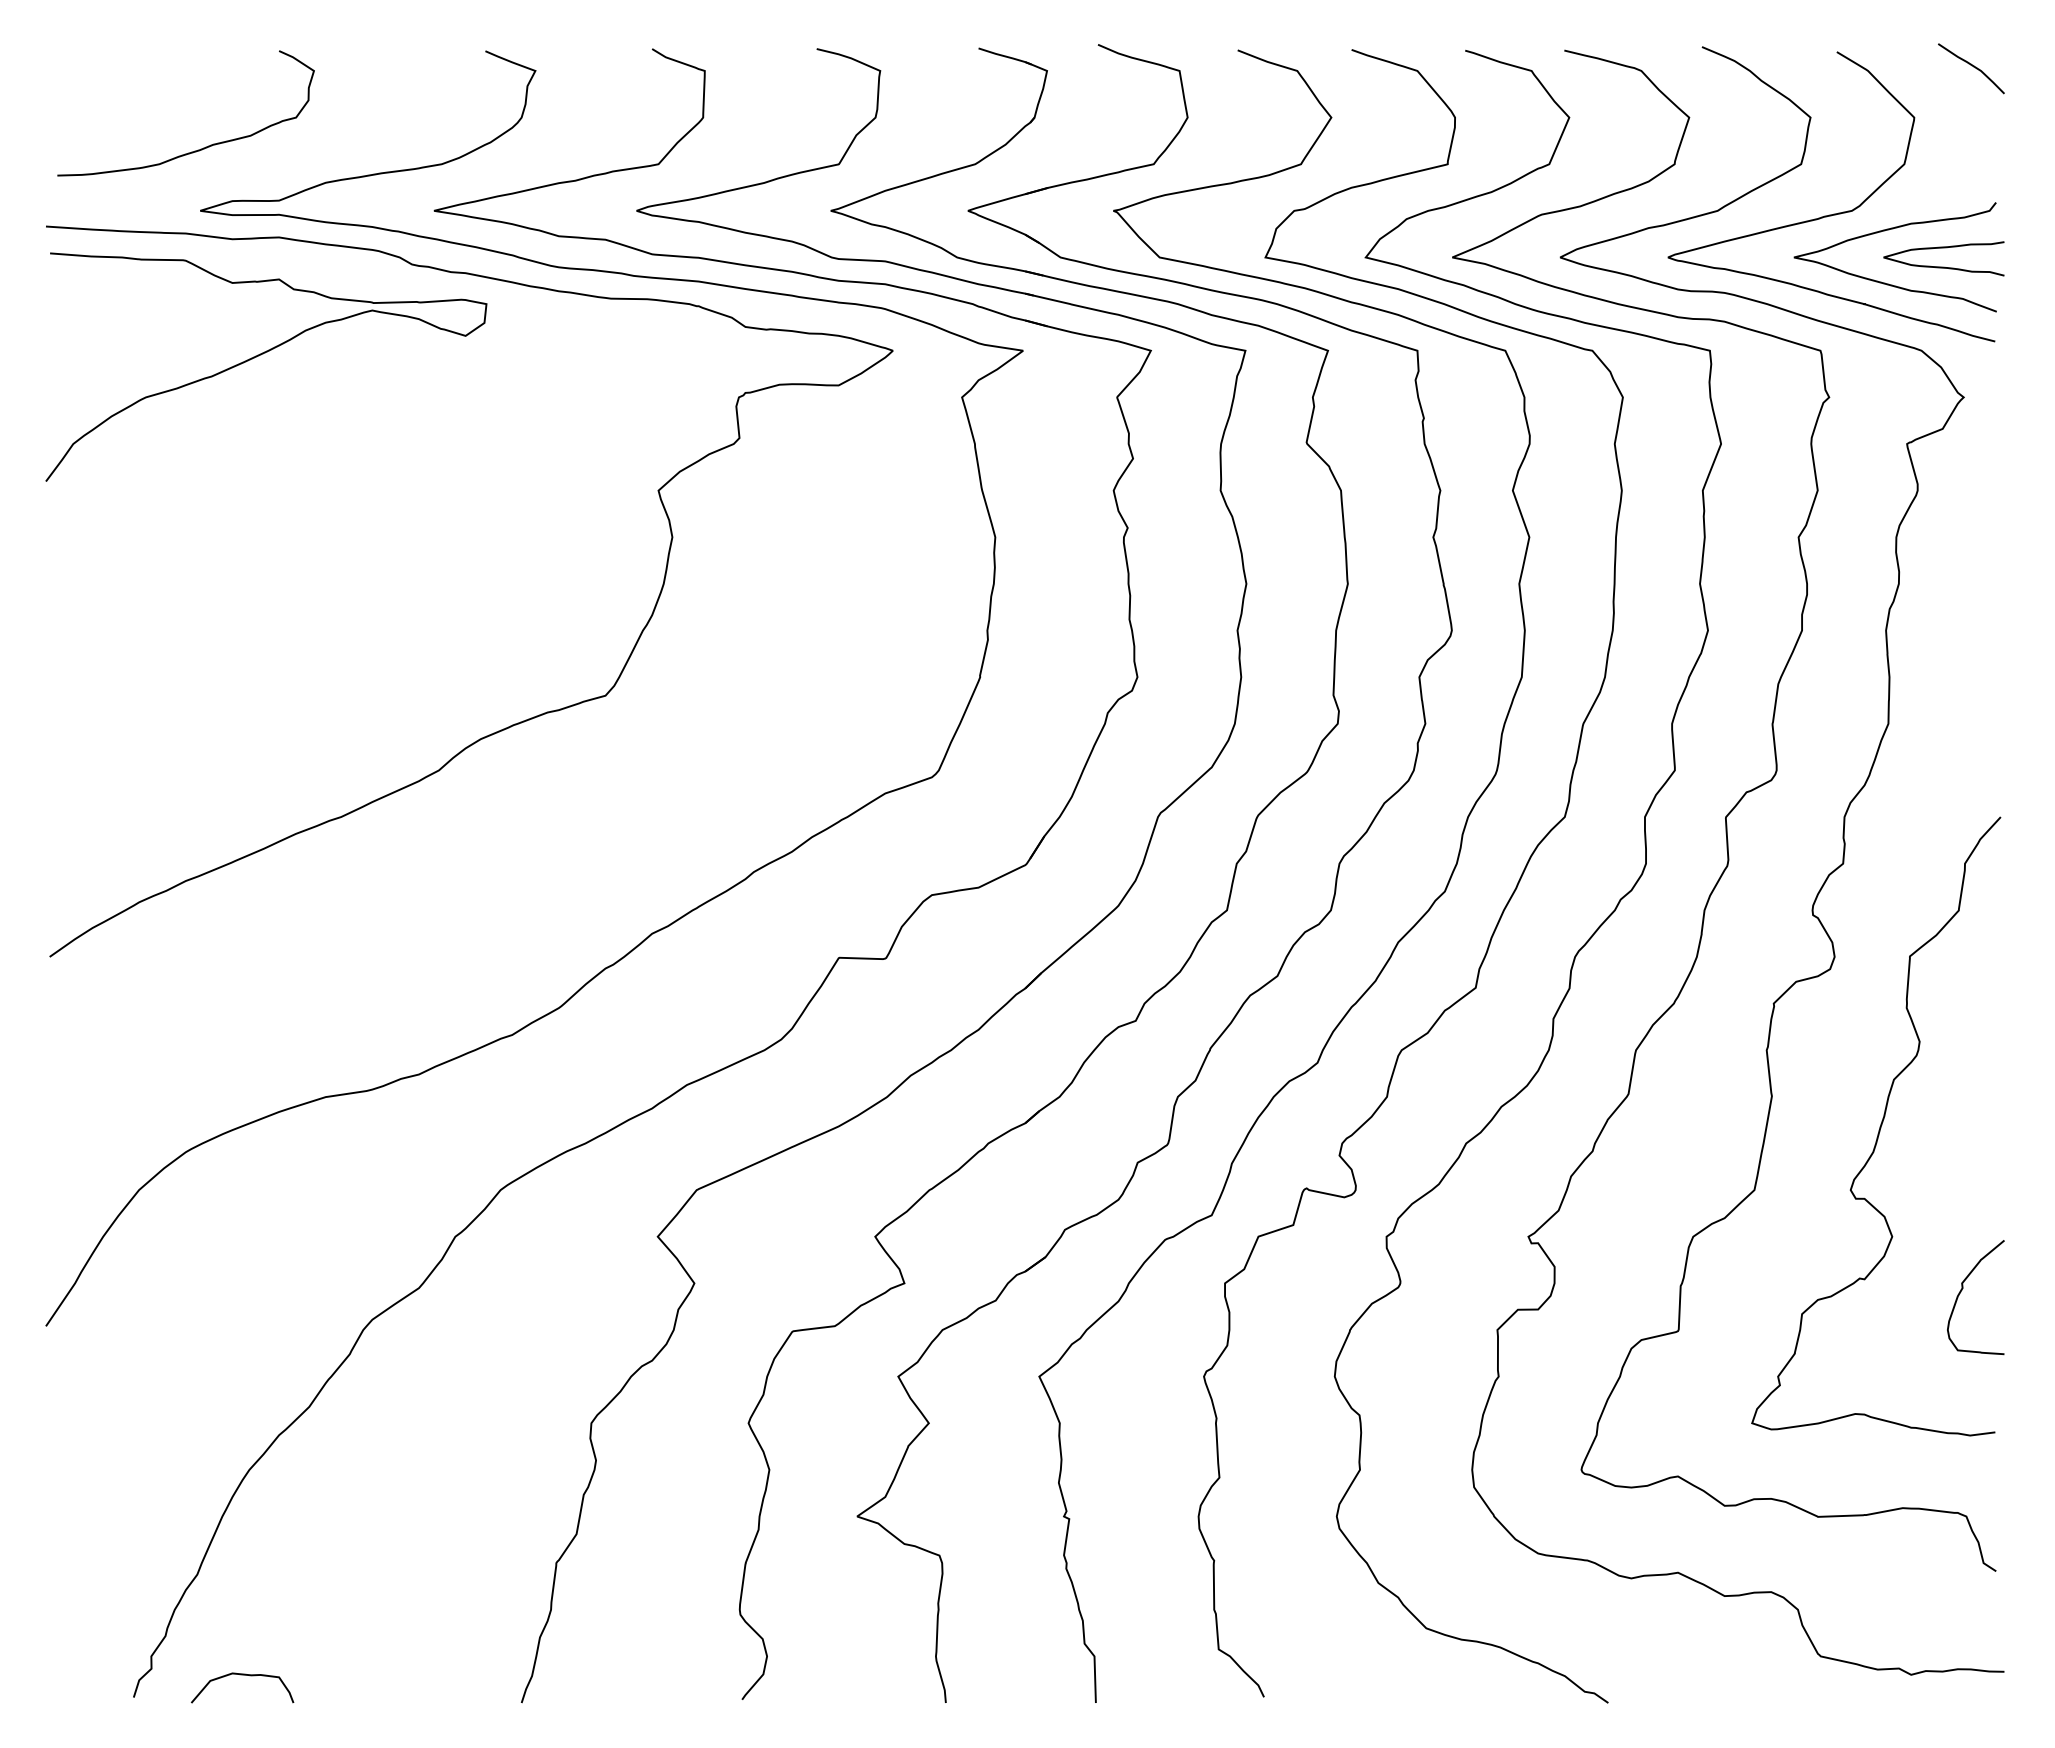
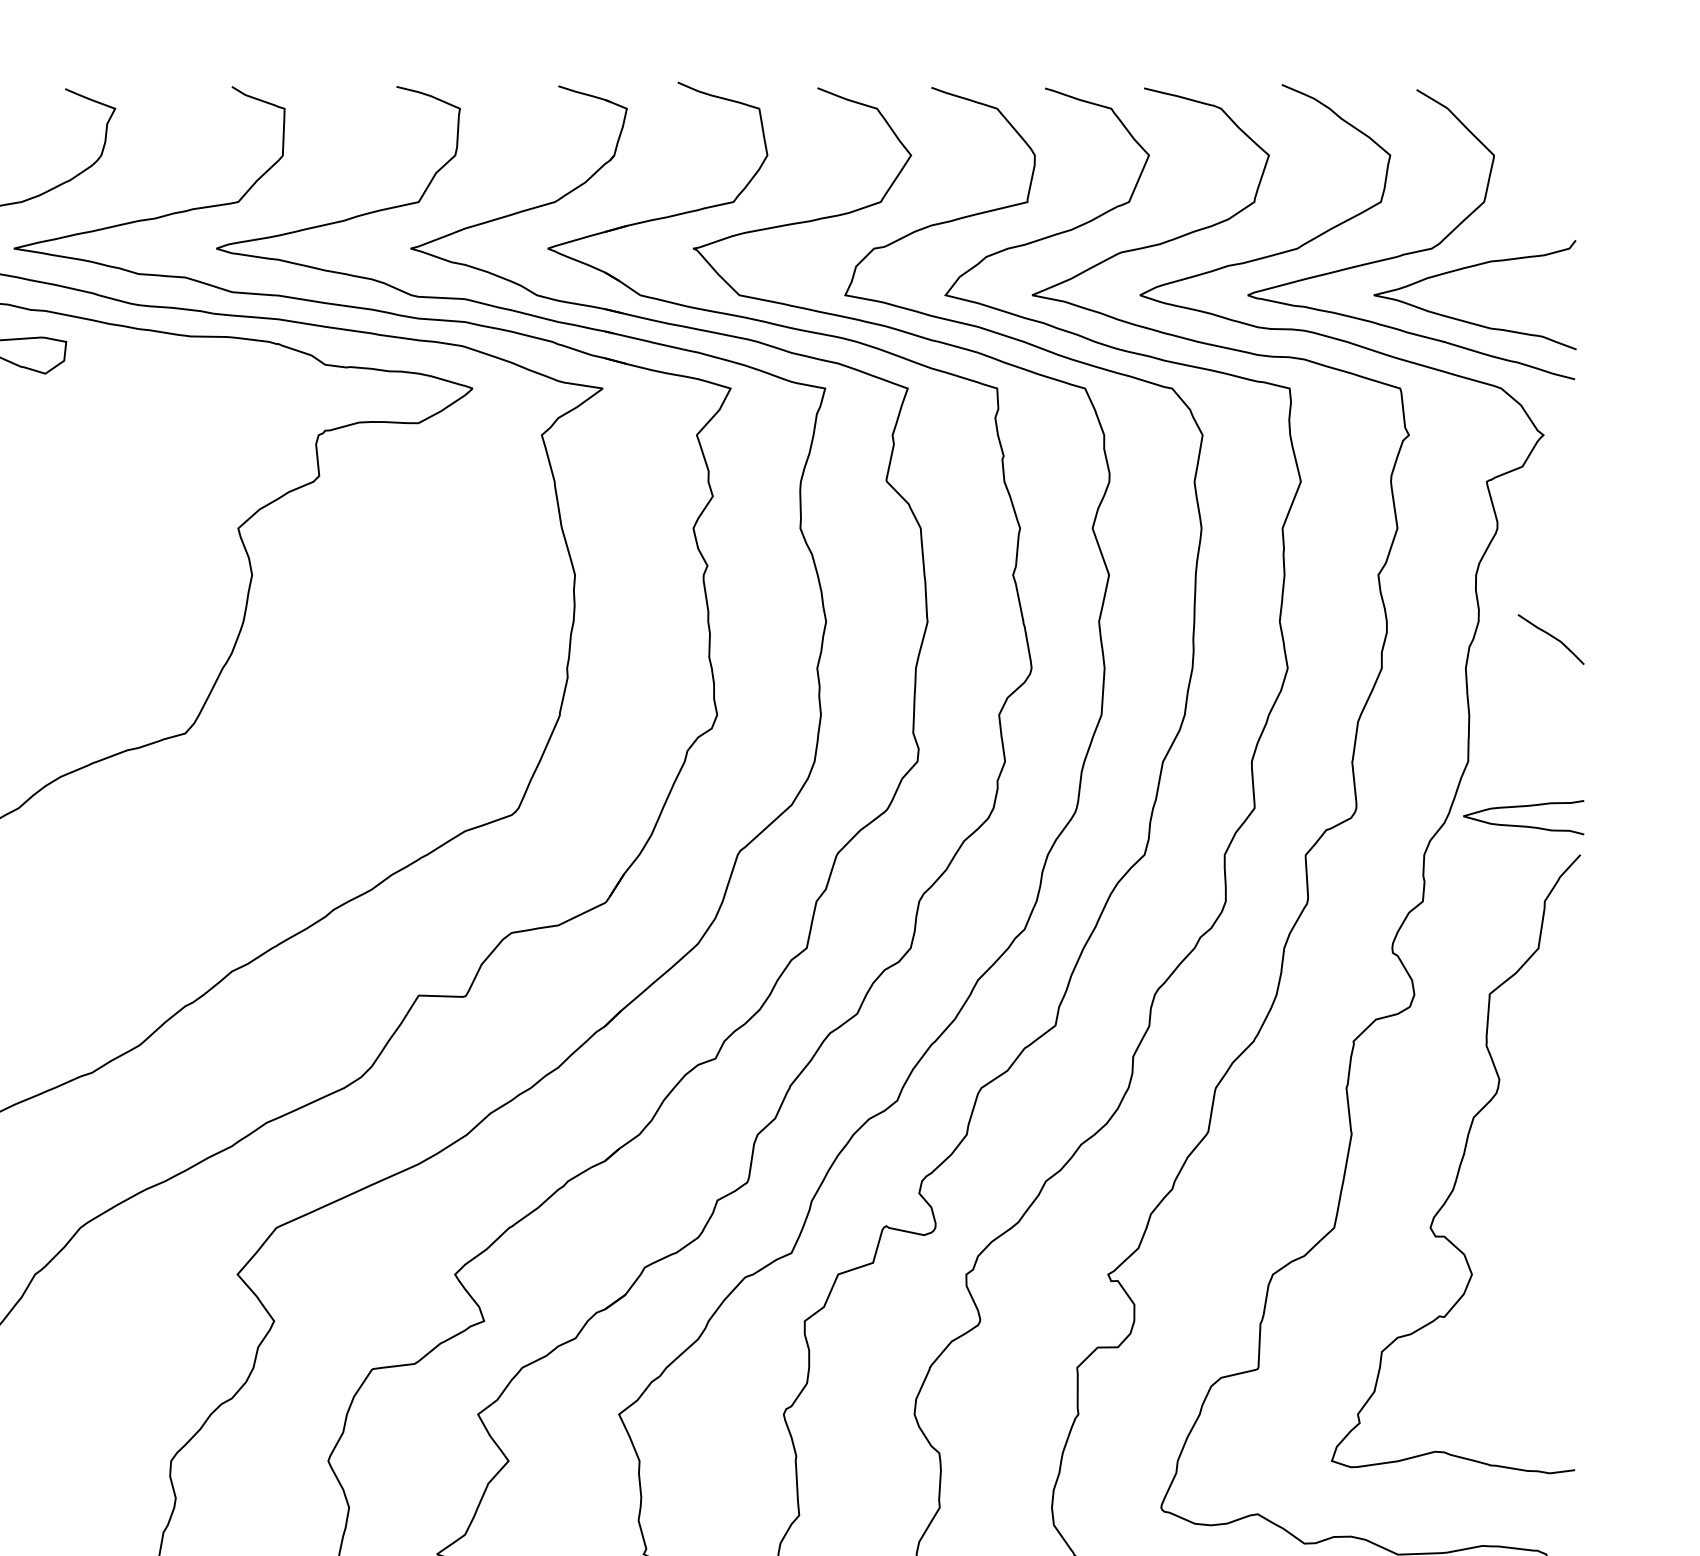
curve: (1972, 66) -> (1552, 637), moved
curve: (1943, 266) -> (1523, 825), moved
curve: (1962, 1290) -> (1542, 1328), removed

